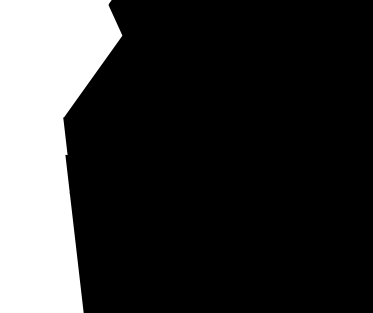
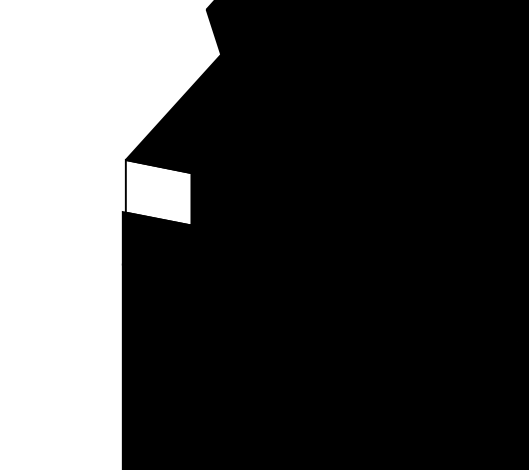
fill: (90, 139) -> (158, 192), removed

